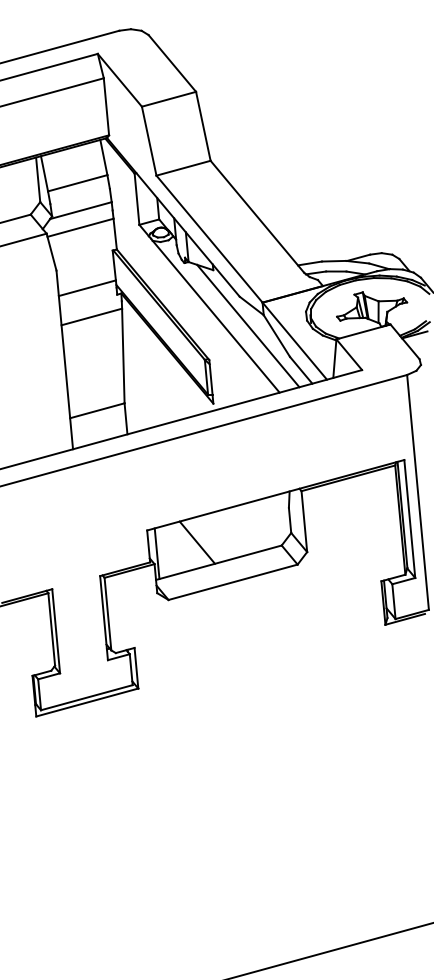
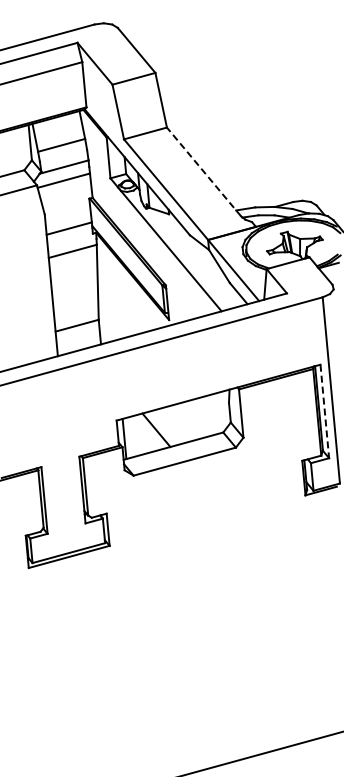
line: (258, 216) -> (204, 171), solid -> dashed
line: (247, 325) -> (196, 258), removed
line: (409, 519) -> (324, 411), solid -> dashed

